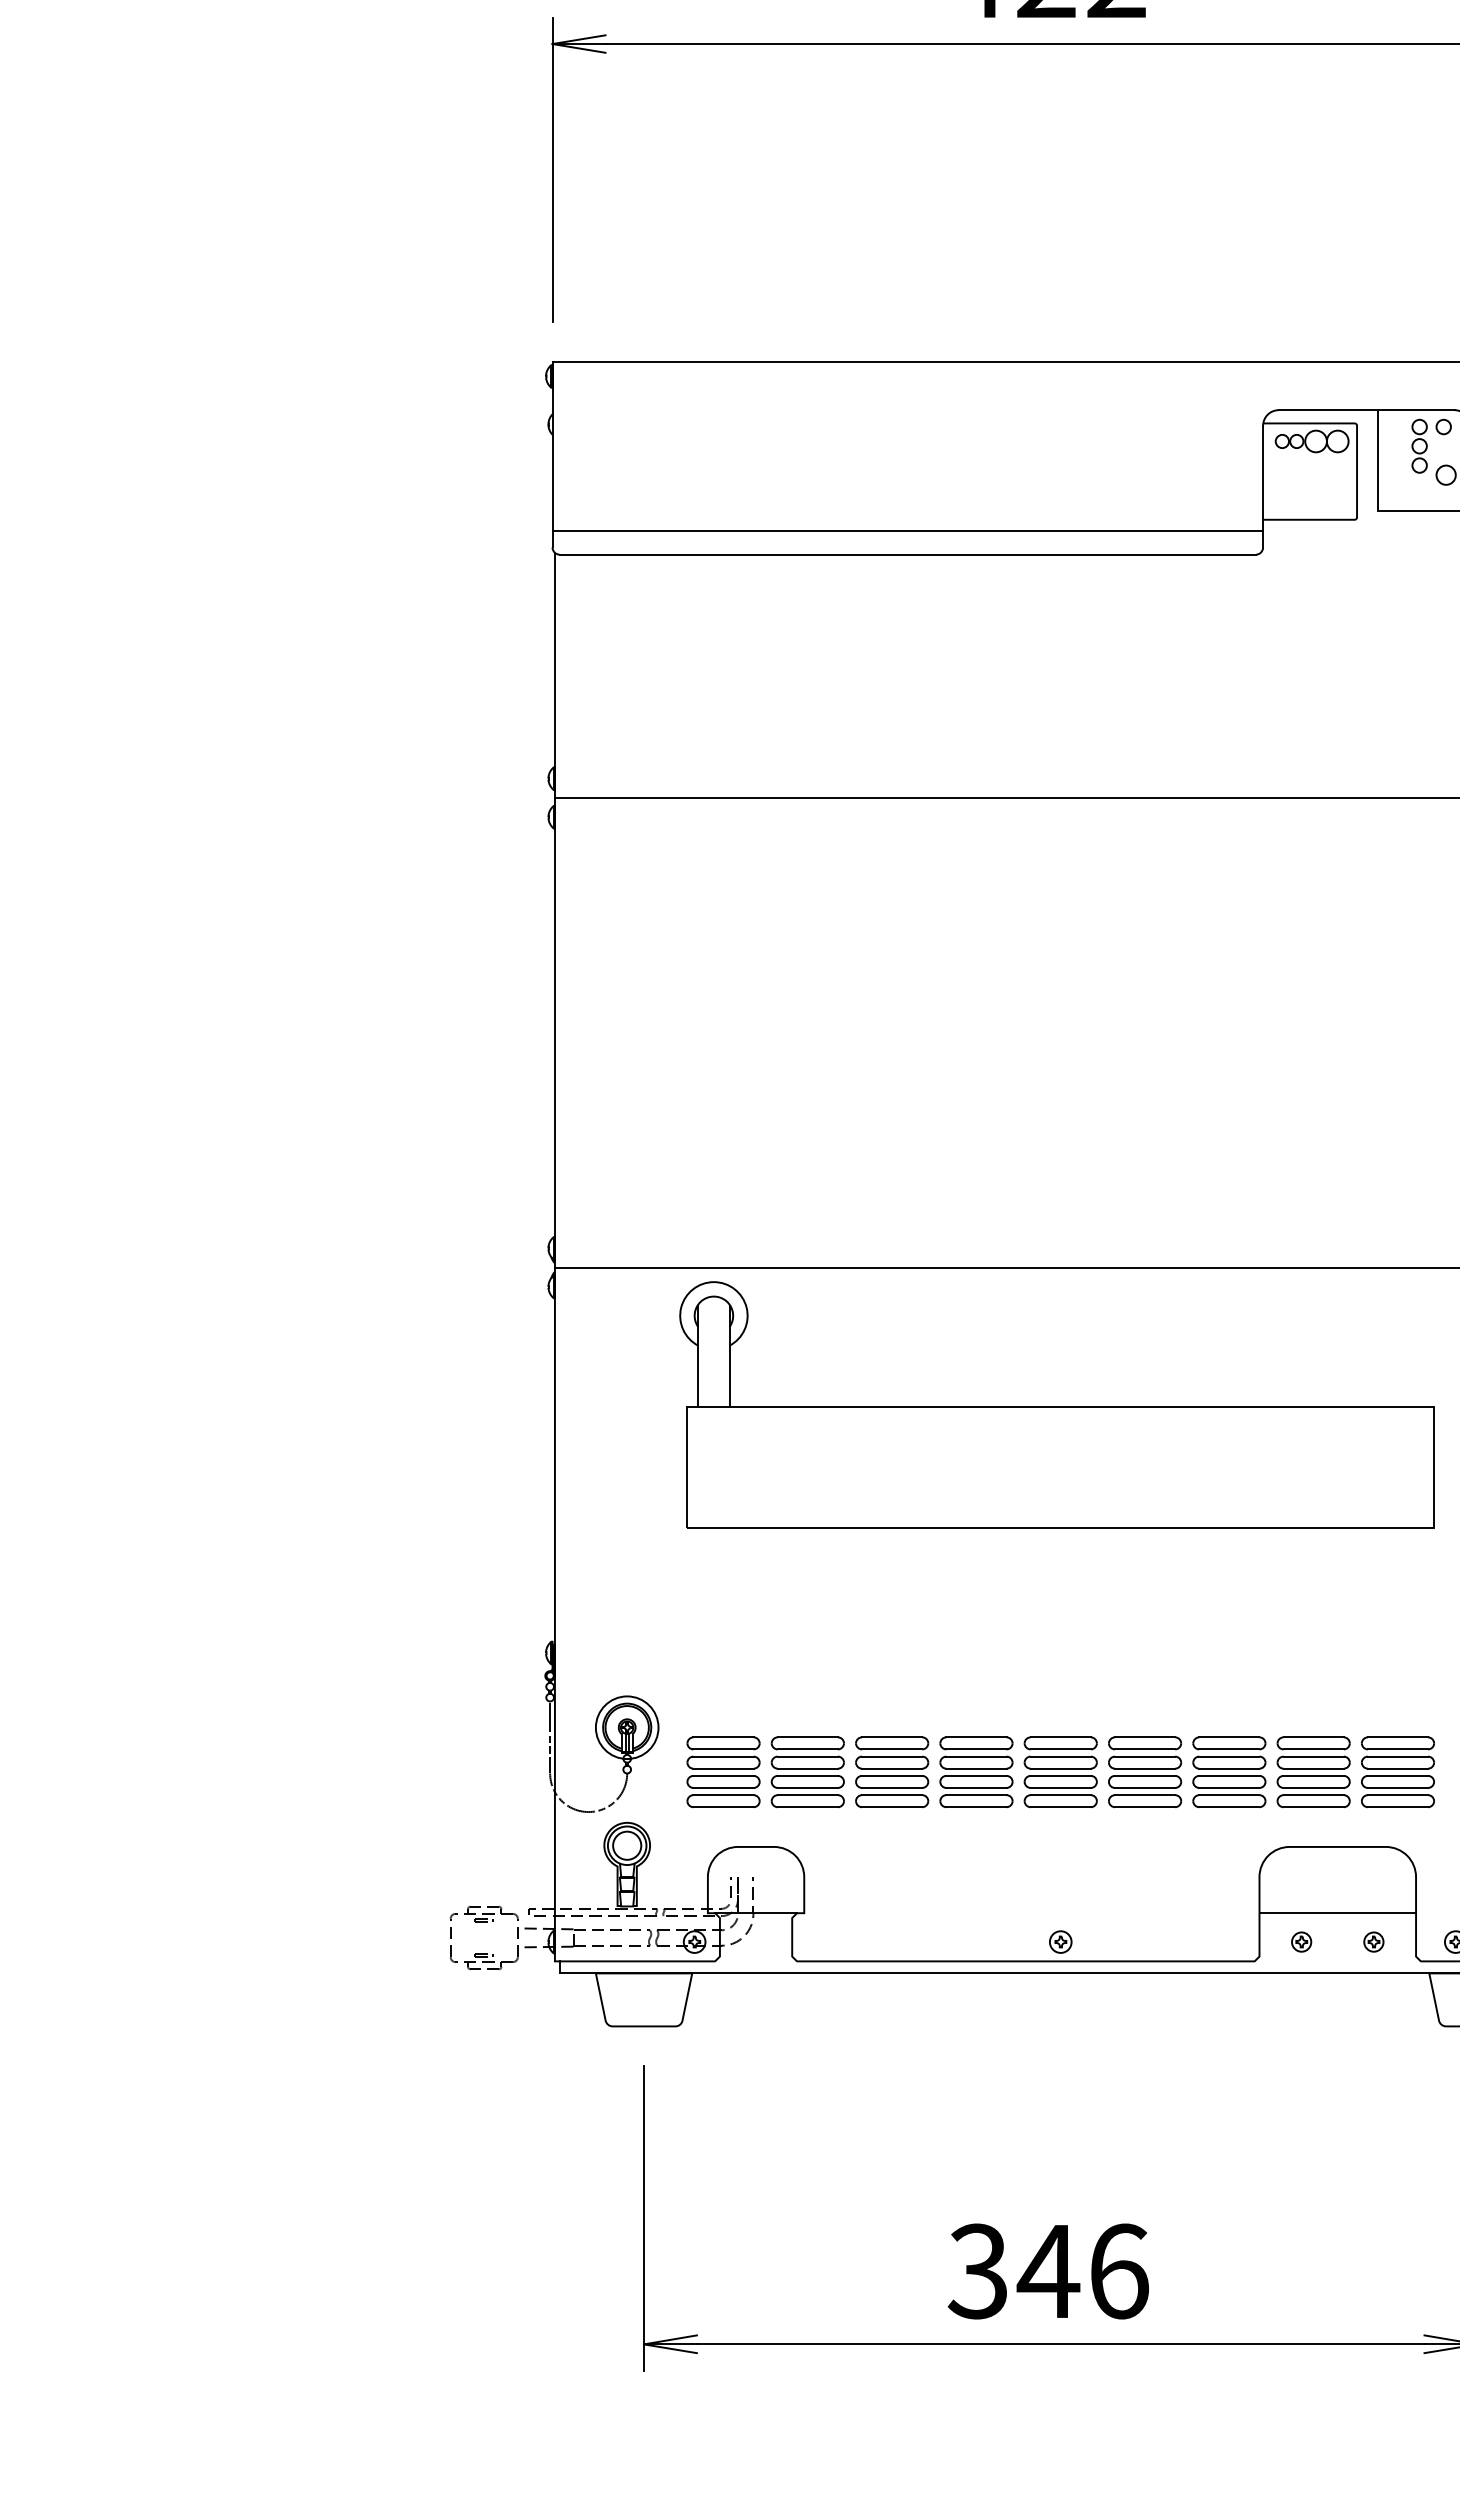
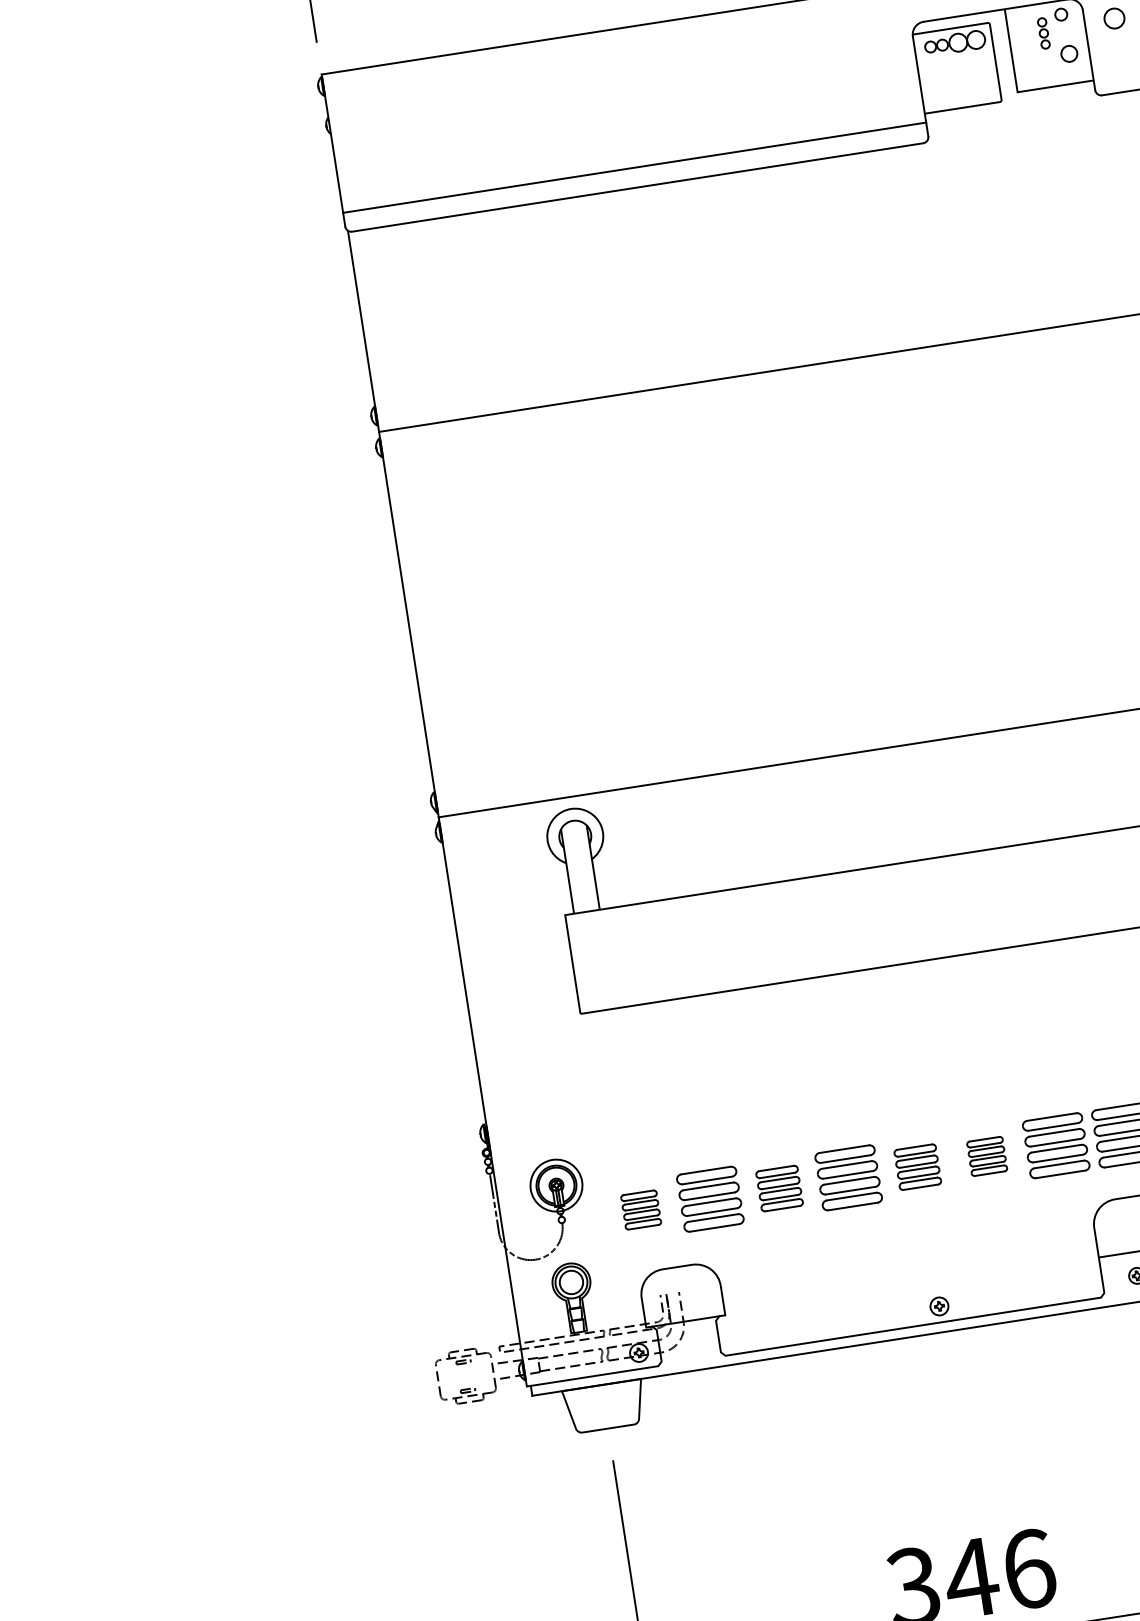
part: (1419, 445) -> (1043, 32), size x0.7
part: (723, 1772) -> (641, 1210), size x0.6
part: (892, 1772) -> (779, 1188), size x0.7
part: (1060, 1772) -> (917, 1167), size x0.7
part: (1145, 1772) -> (987, 1156), size x0.6

